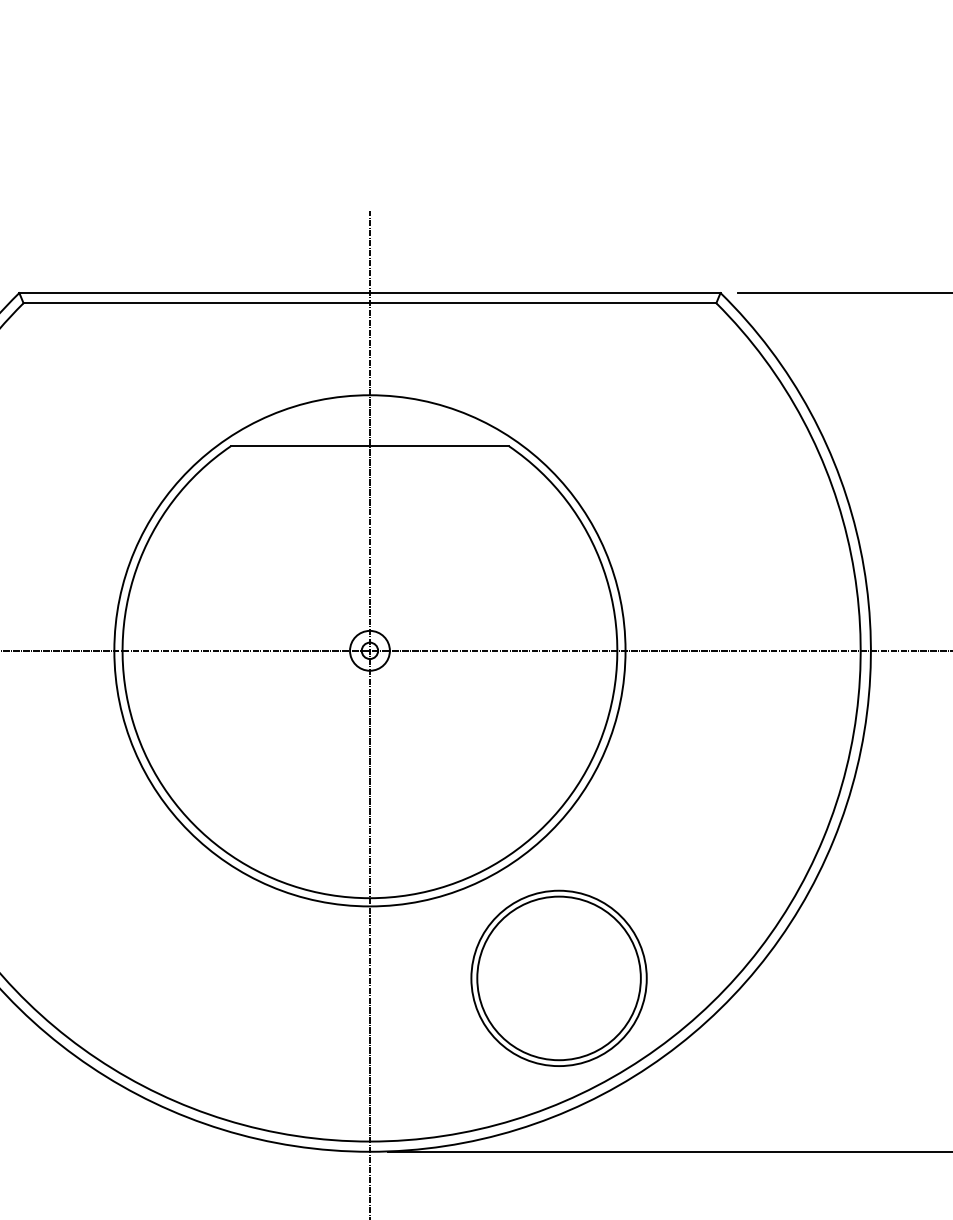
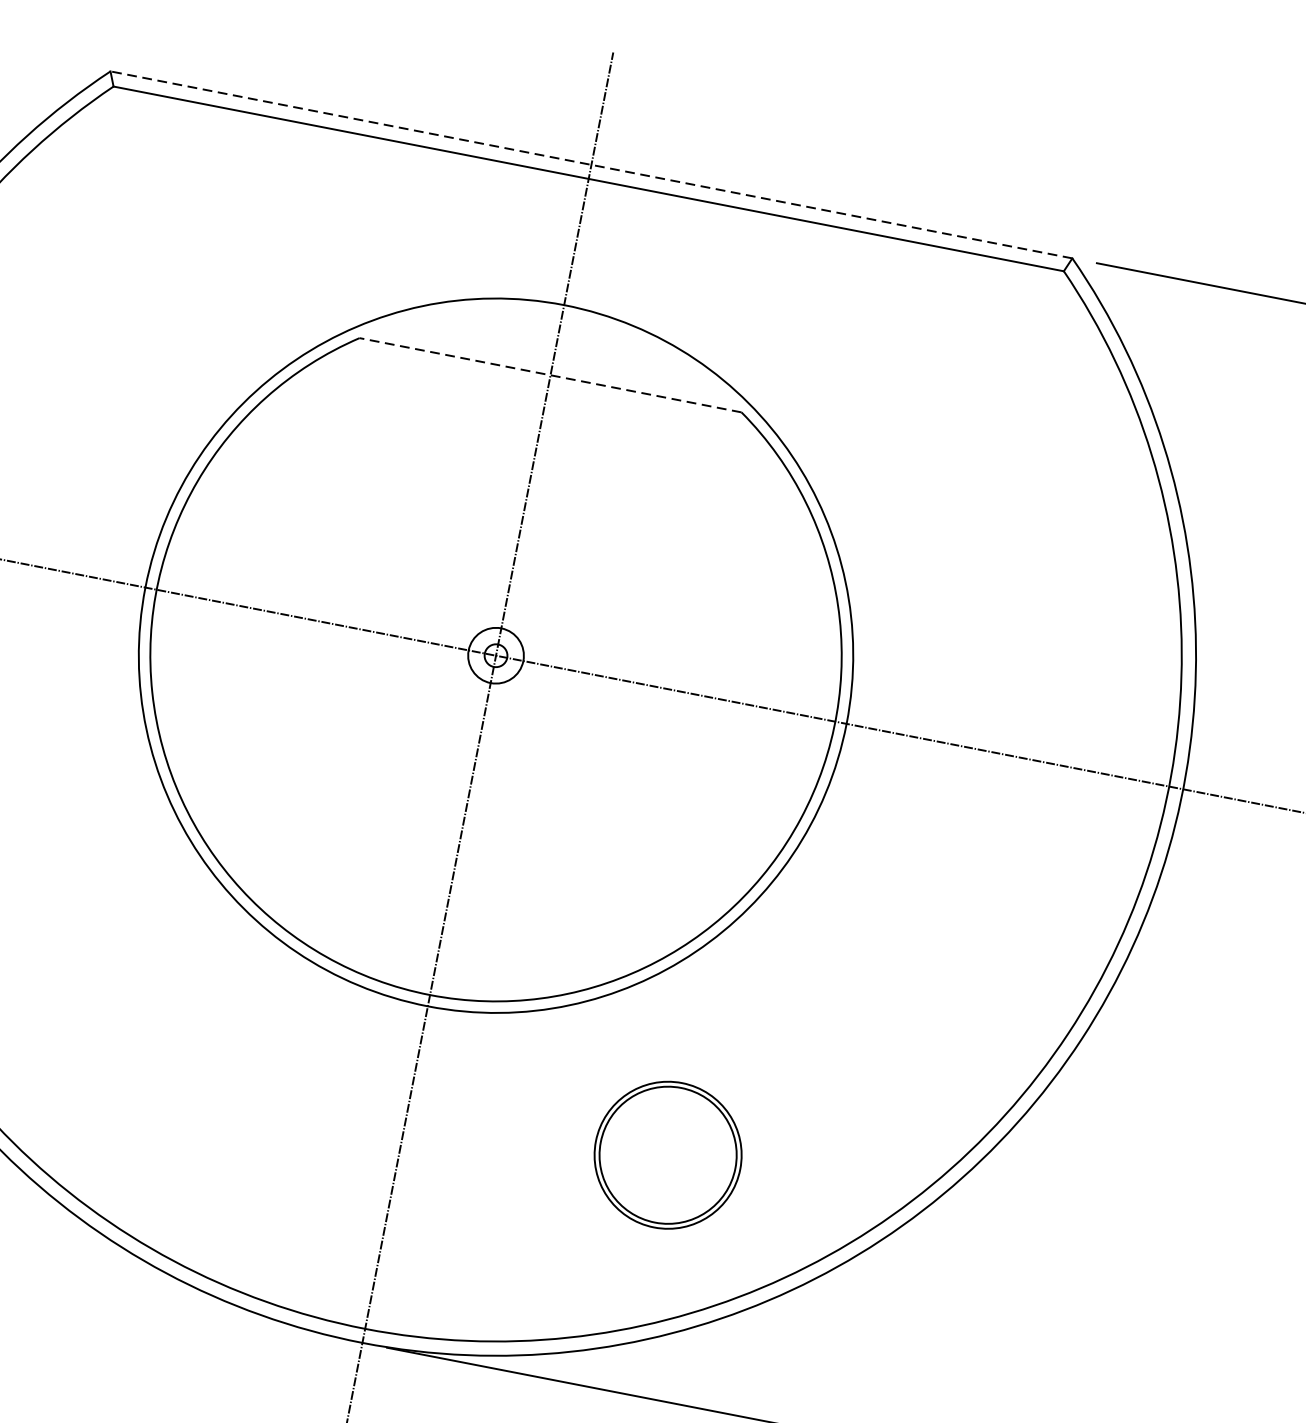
line: (369, 293) -> (590, 165), solid -> dashed
line: (369, 446) -> (549, 375), solid -> dashed
part: (558, 977) -> (667, 1154), size x0.6

